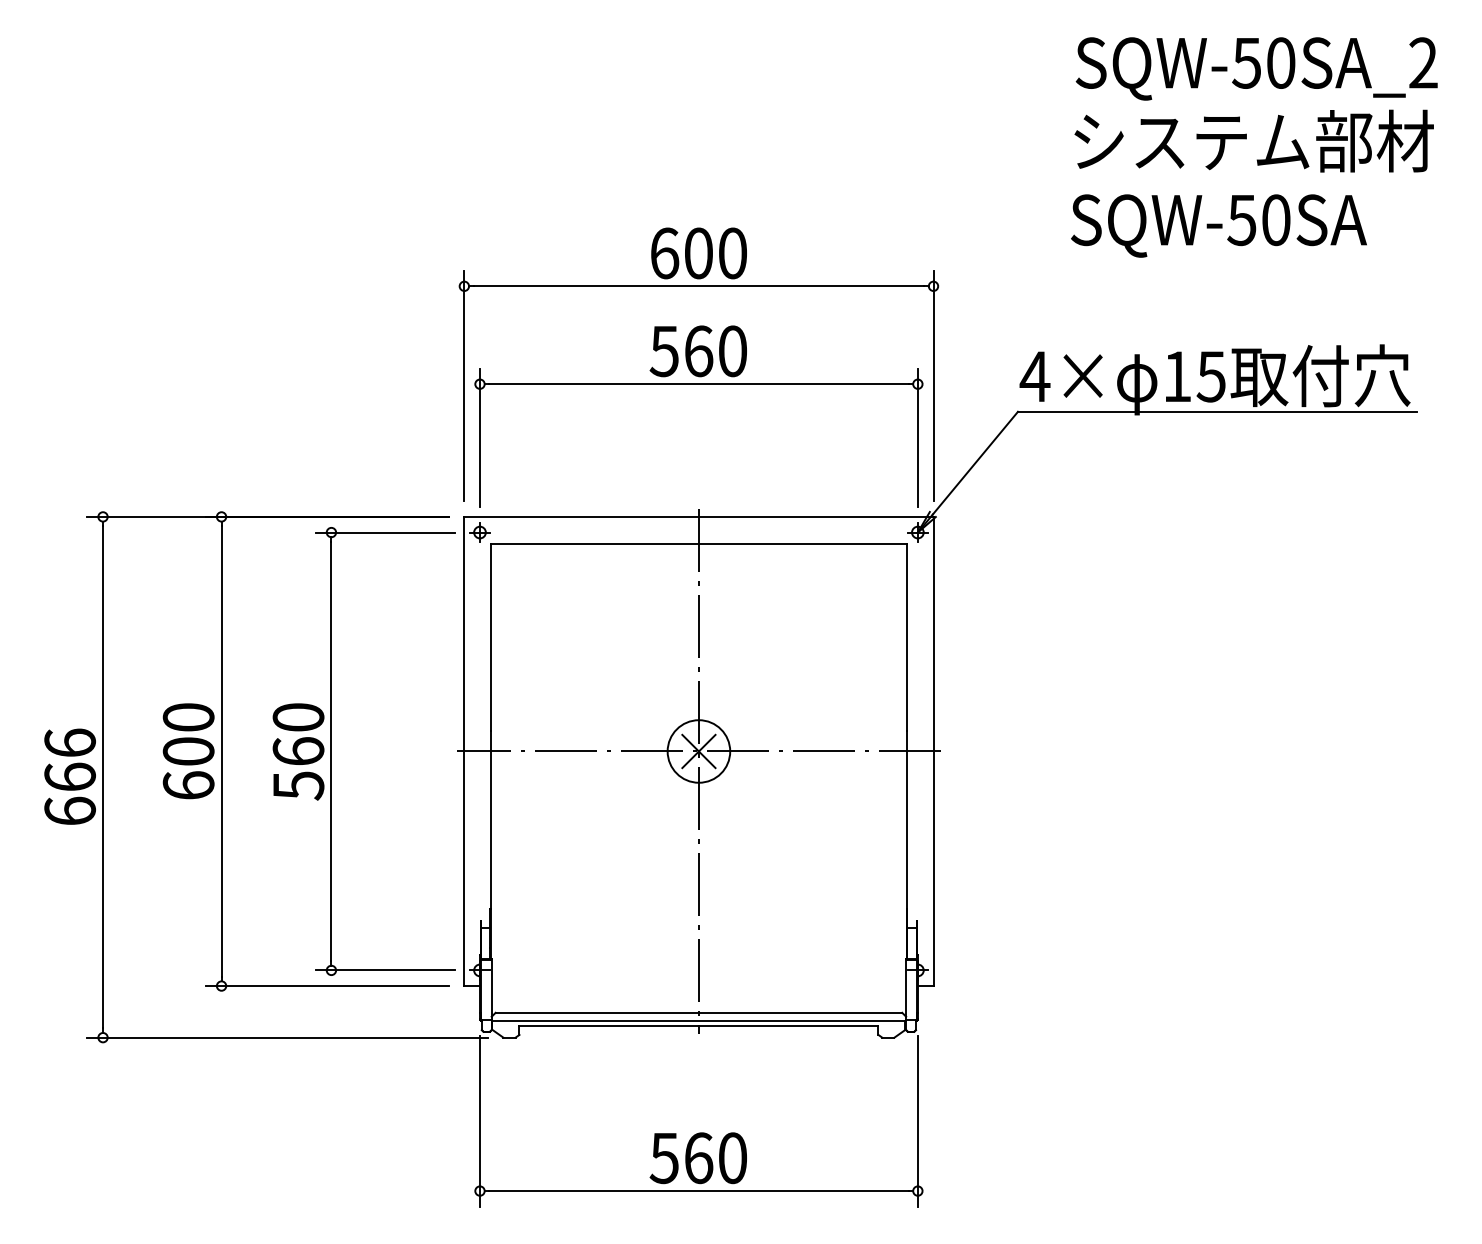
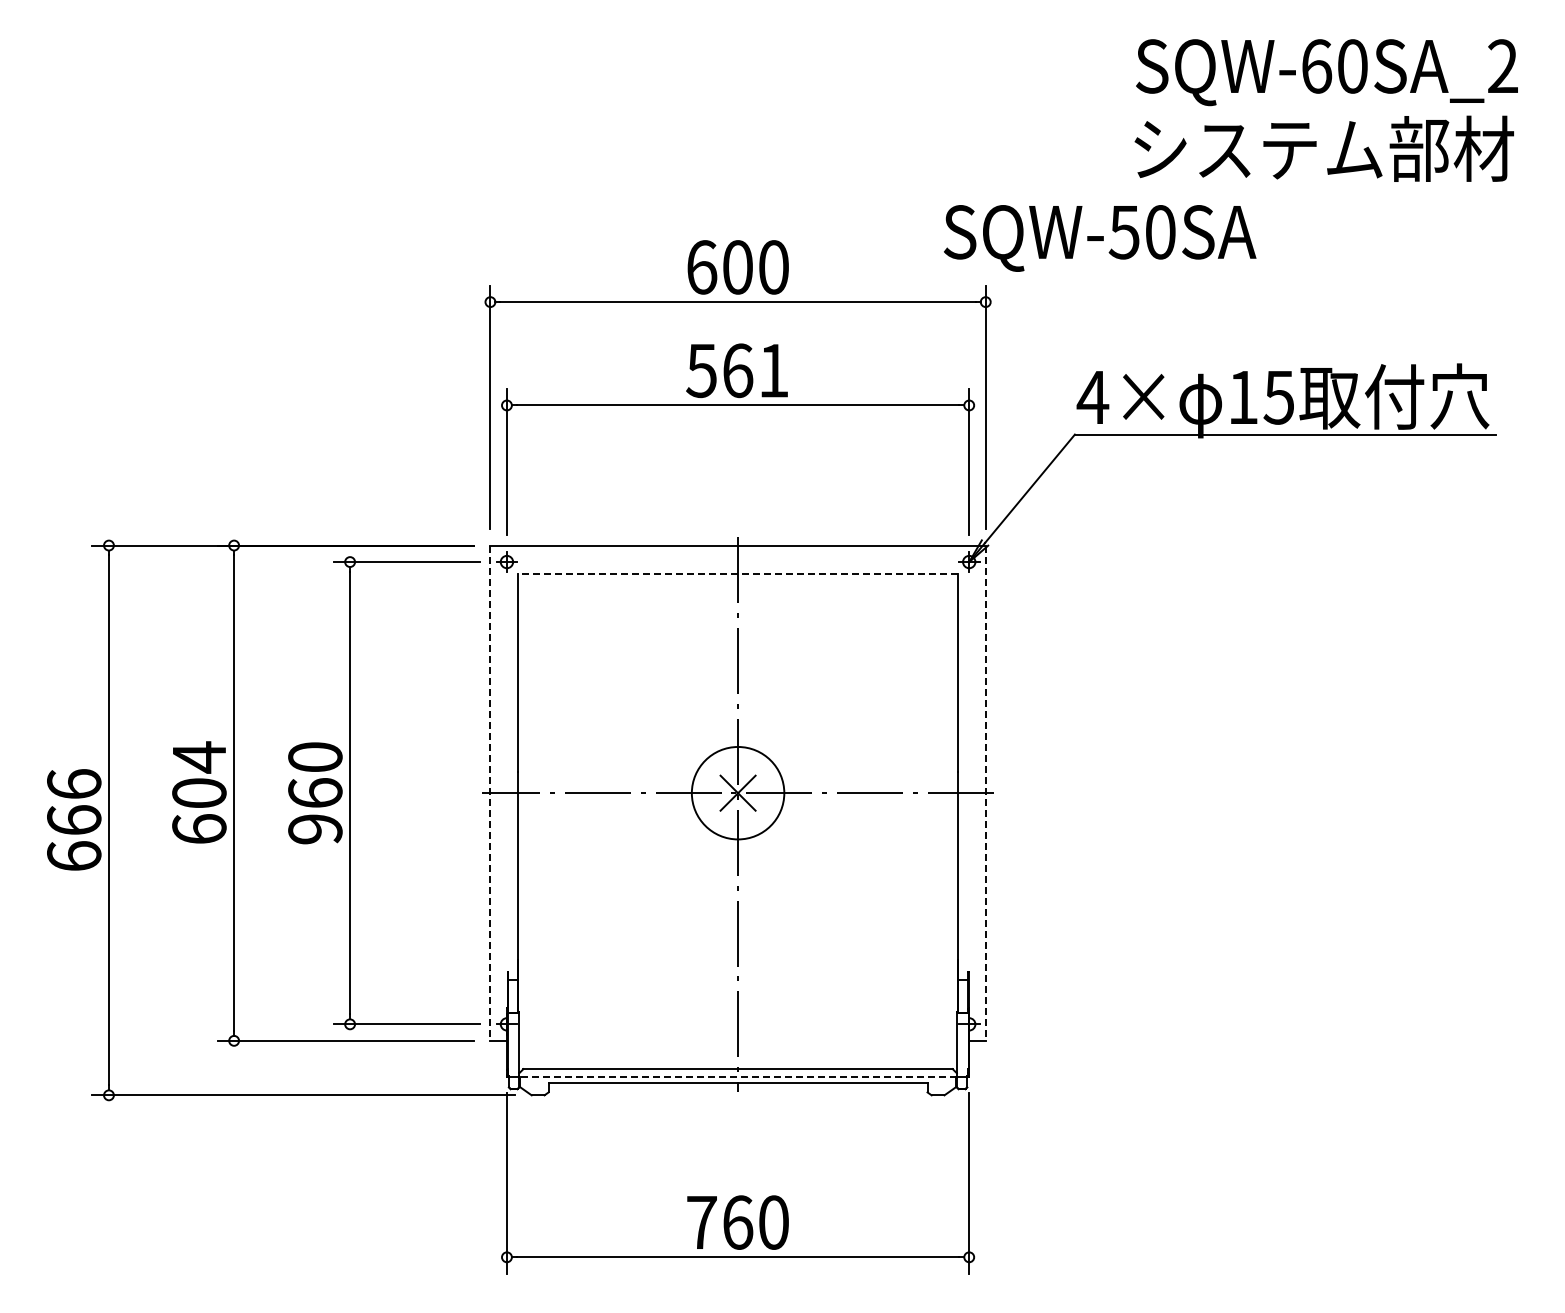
text: (1246, 63) -> (1316, 66), SQW-50SA_2 -> SQW-60SA_2
text: (1219, 226) -> (1100, 238), moved
text: (732, 351) -> (773, 370), 560 -> 561
line: (699, 543) -> (738, 573), solid -> dashed
text: (188, 717) -> (199, 757), 600 -> 604
line: (464, 751) -> (490, 793), solid -> dashed
circle: (699, 751) -> (738, 793), size x1.4
line: (933, 751) -> (985, 793), solid -> dashed
text: (298, 785) -> (315, 829), 560 -> 960
line: (699, 1020) -> (738, 1077), solid -> dashed
text: (664, 1158) -> (701, 1222), 560 -> 760

